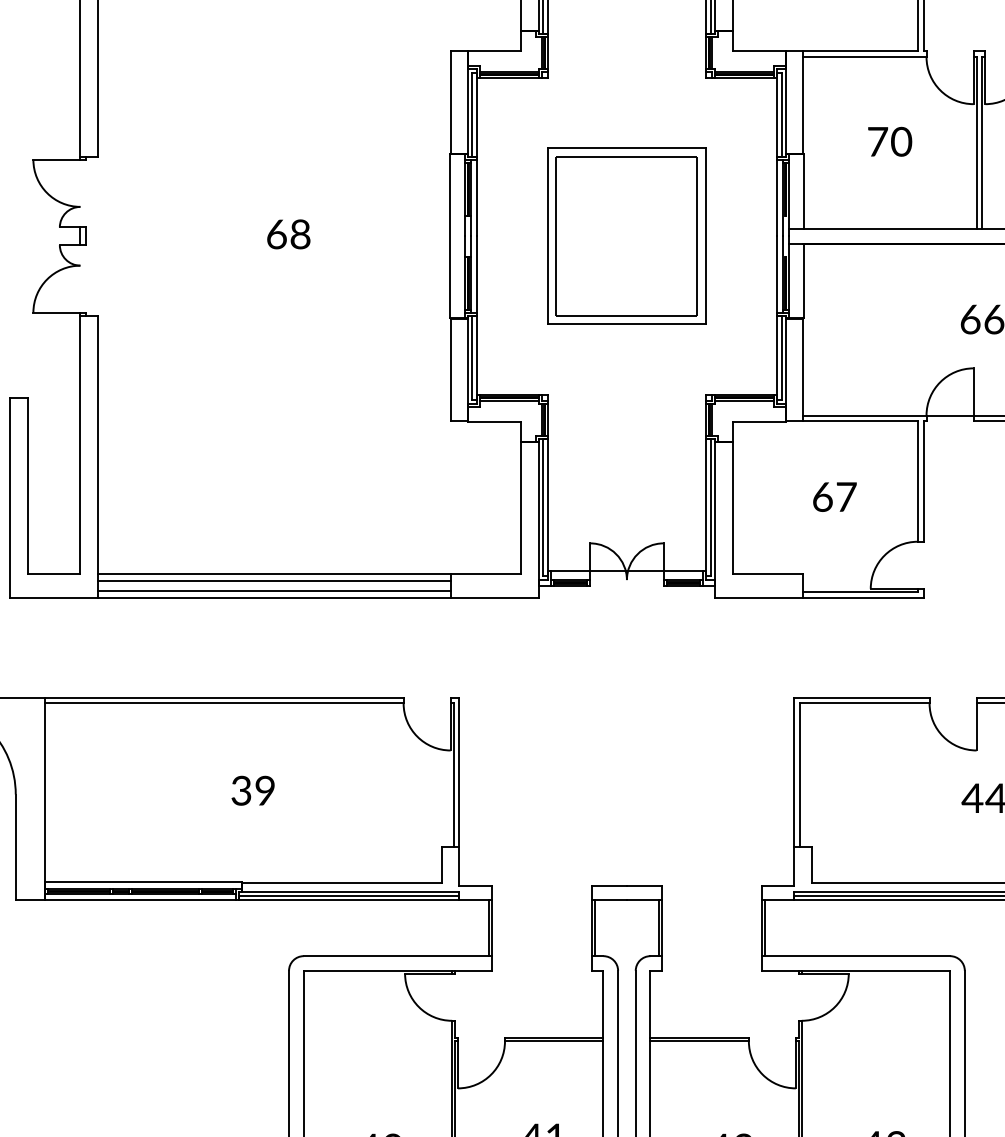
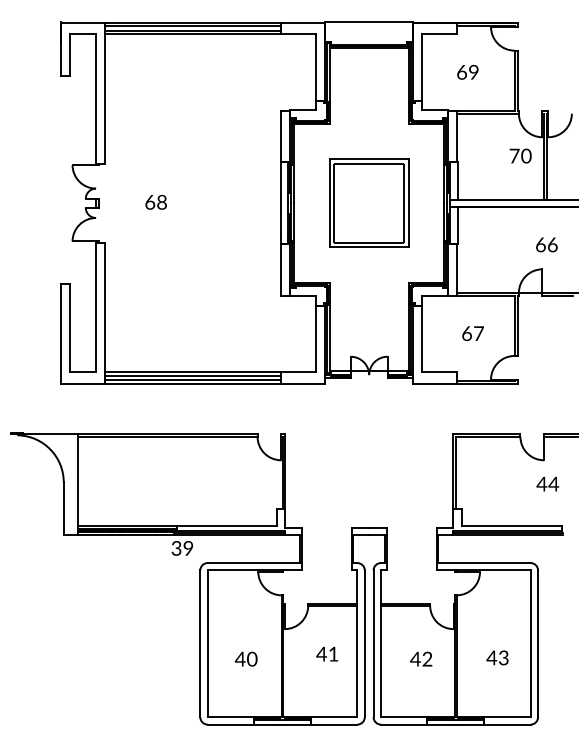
text: (889, 140) -> (520, 155), moved
text: (287, 234) -> (155, 202), moved
text: (253, 790) -> (182, 548), moved

